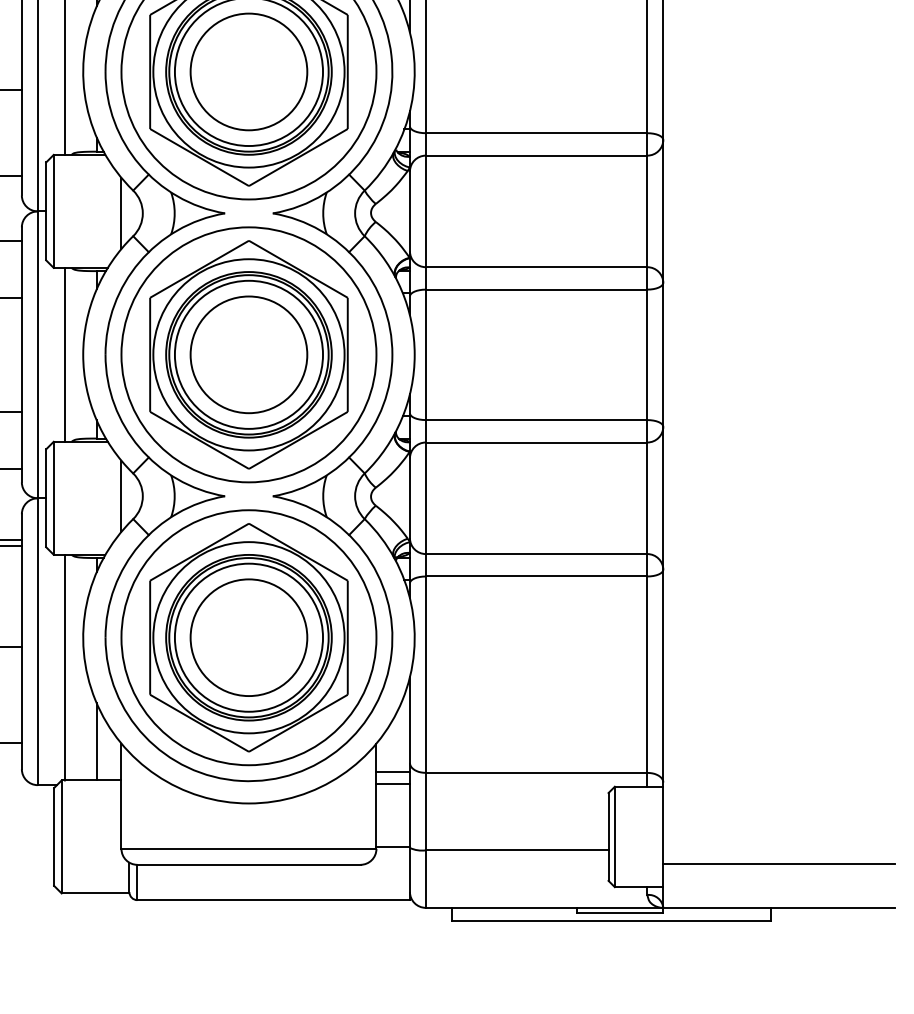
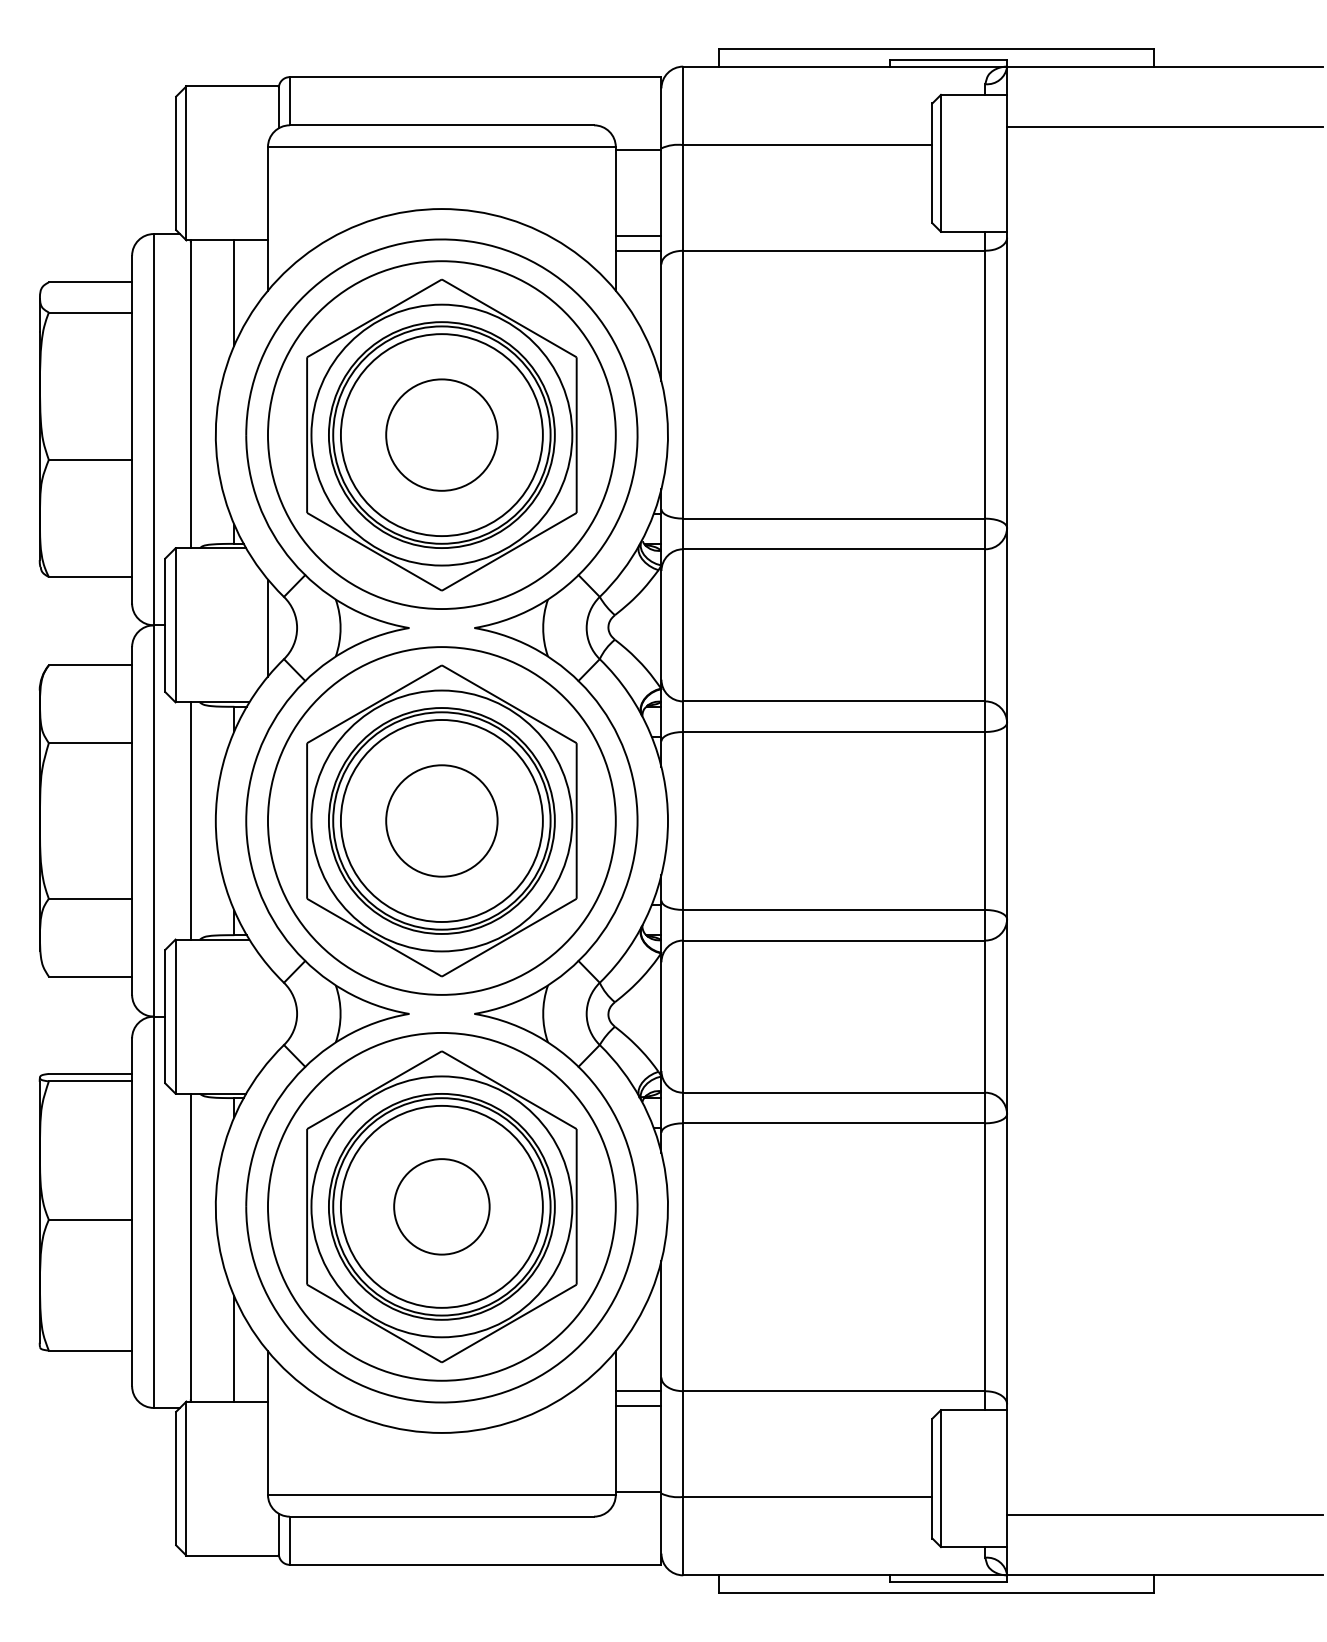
circle: (248, 71) -> (441, 434), size x0.7
circle: (248, 354) -> (441, 820), size x0.7
line: (121, 495) -> (267, 1013), removed
circle: (248, 637) -> (441, 1206), size x0.6

